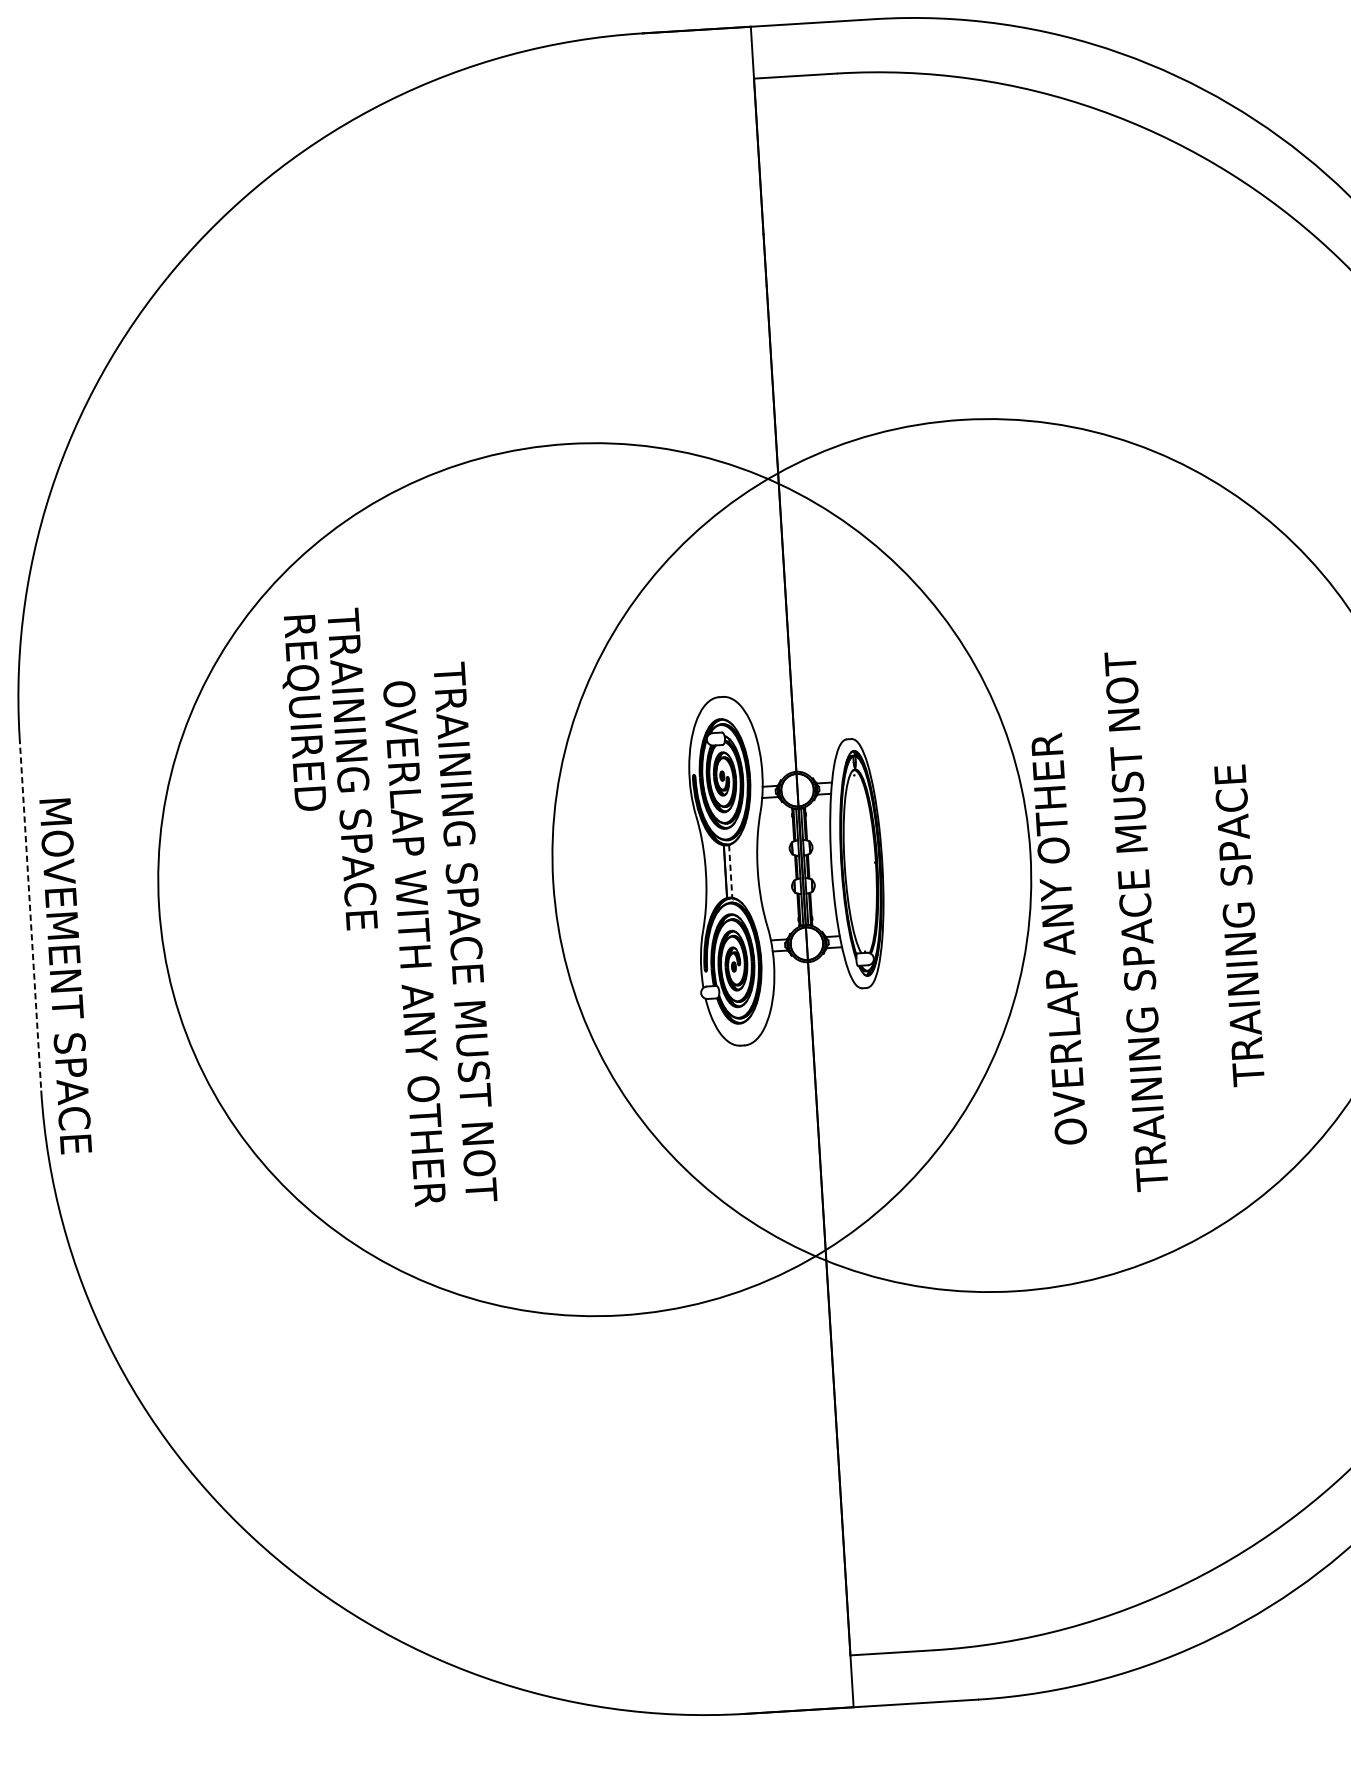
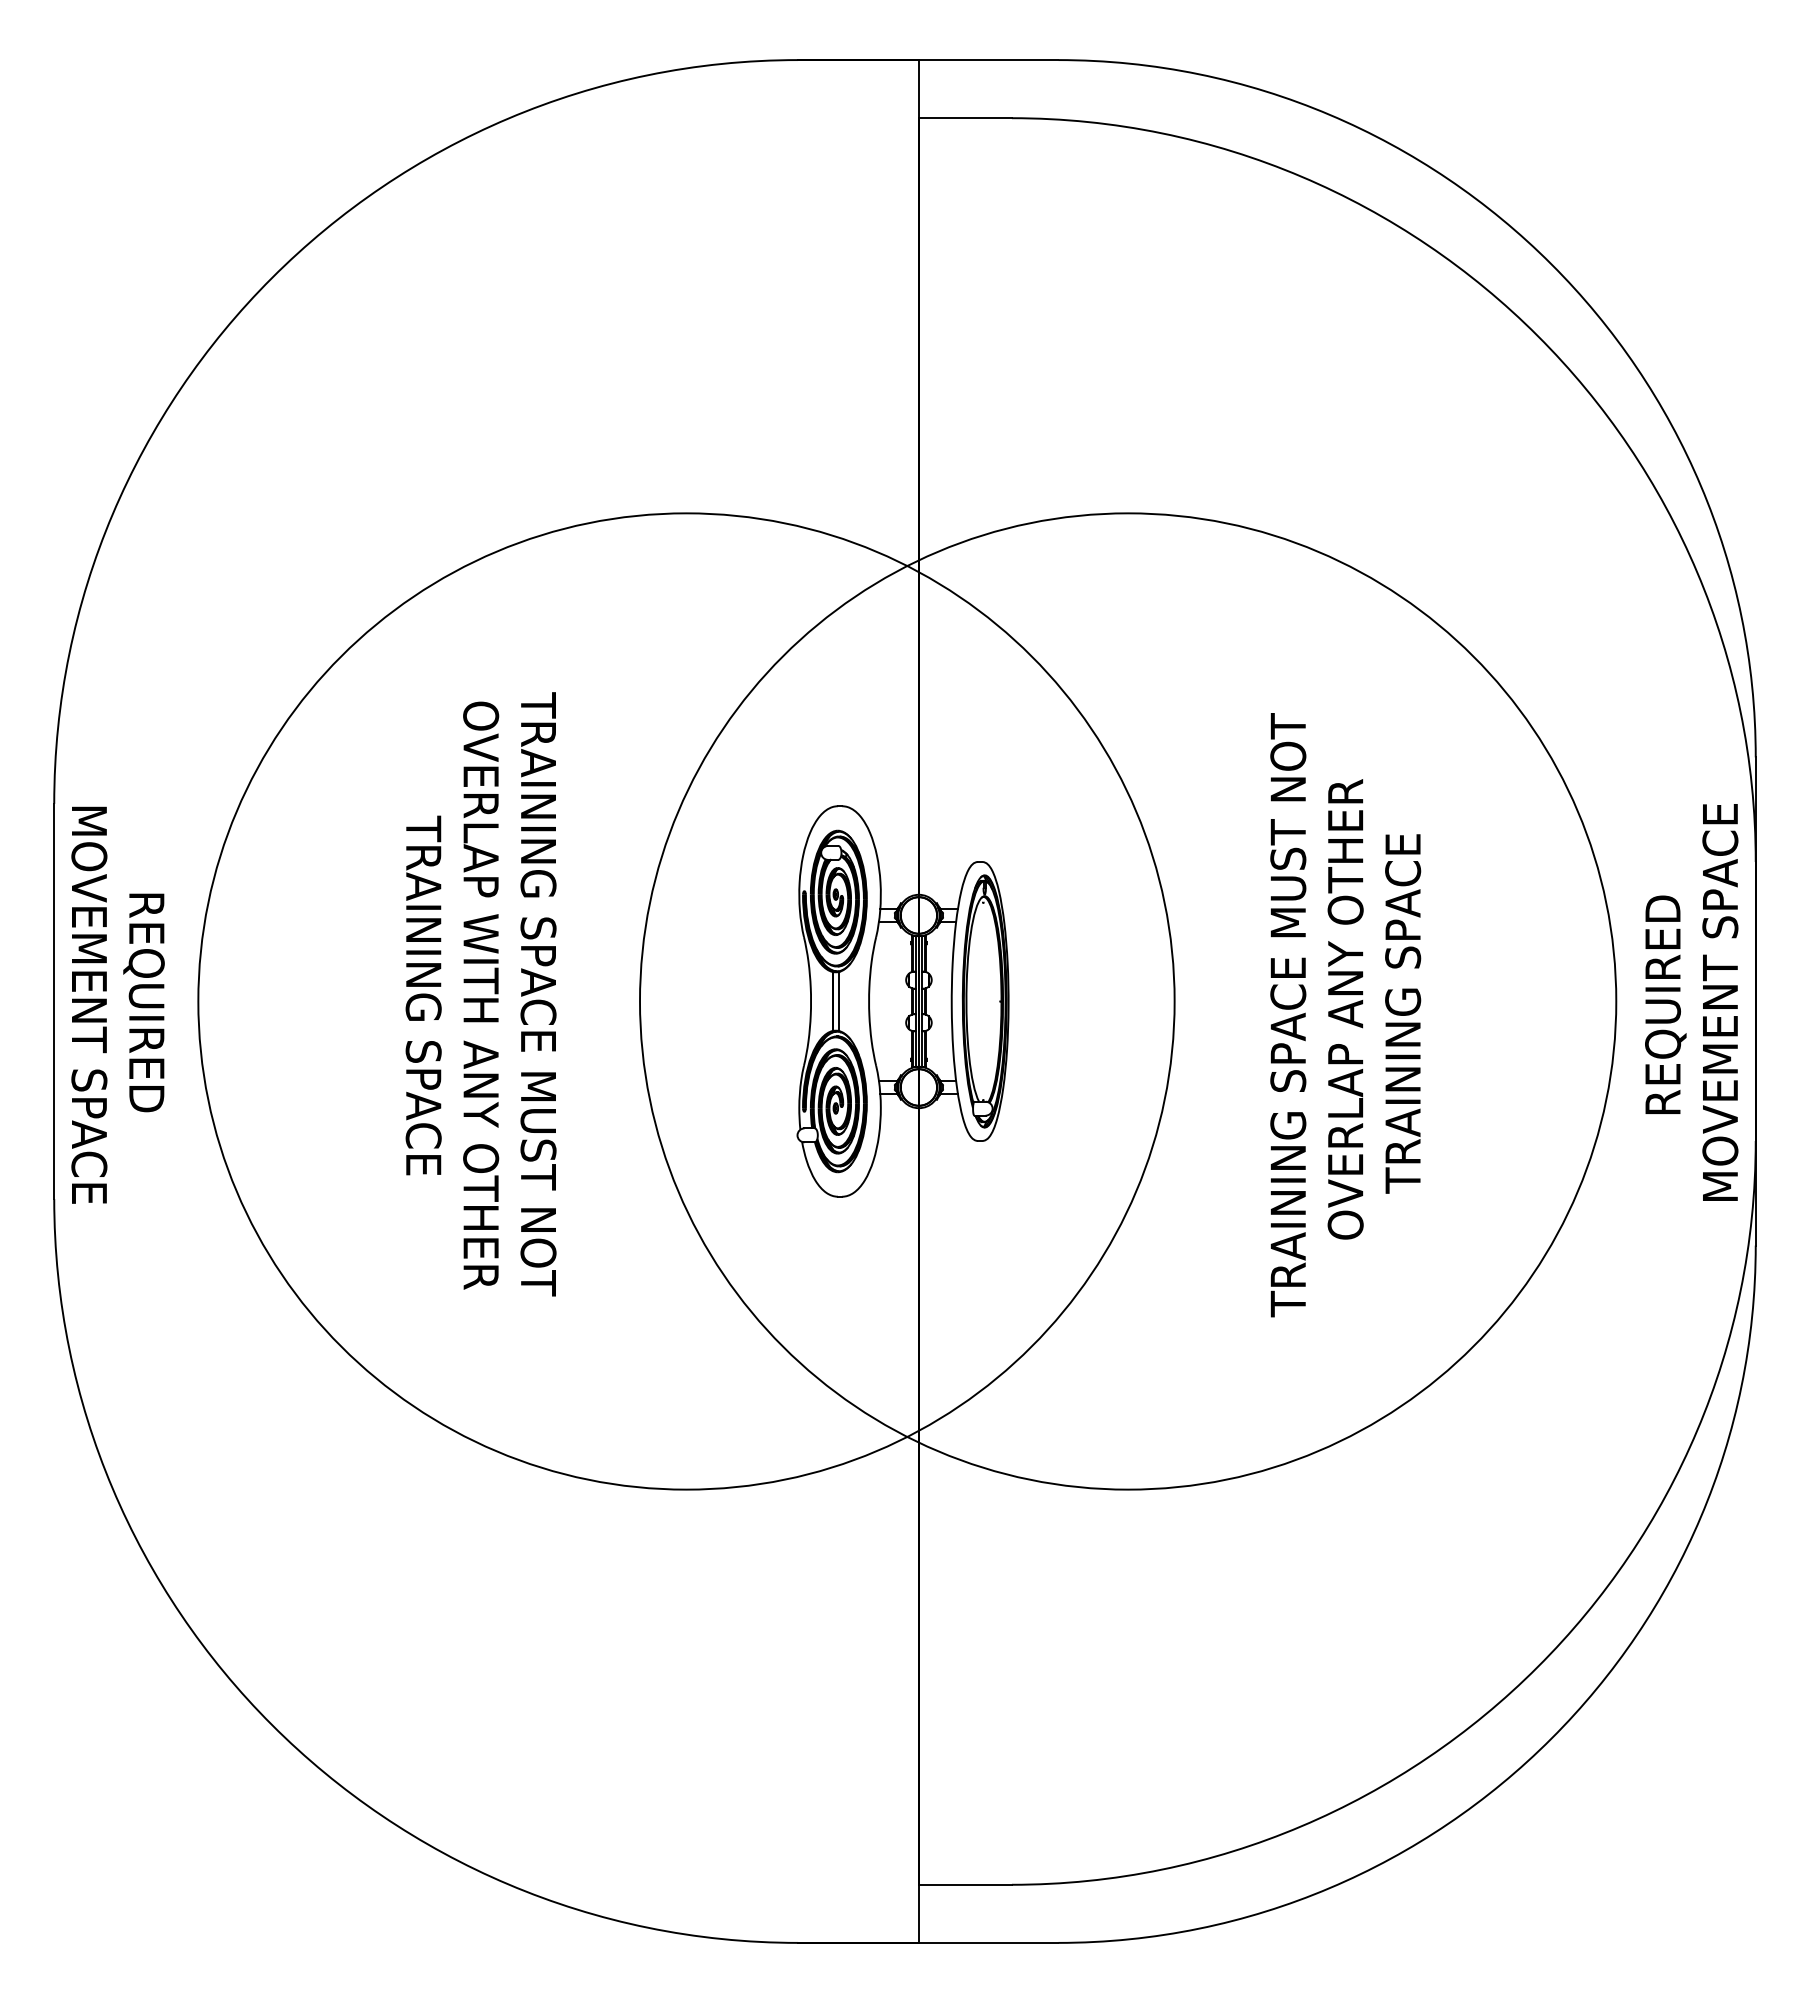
text: (302, 713) -> (143, 1002), moved
text: (352, 769) -> (423, 995), moved
line: (730, 871) -> (838, 1001), dashed -> solid
line: (30, 914) -> (54, 1001), dashed -> solid
text: (1136, 921) -> (1288, 1015), moved
text: (1239, 925) -> (1403, 1013), moved
text: (465, 932) -> (538, 994), moved
text: (1058, 939) -> (1345, 1009), moved
text: (415, 943) -> (481, 995), moved
text: (65, 975) -> (89, 1004), moved

